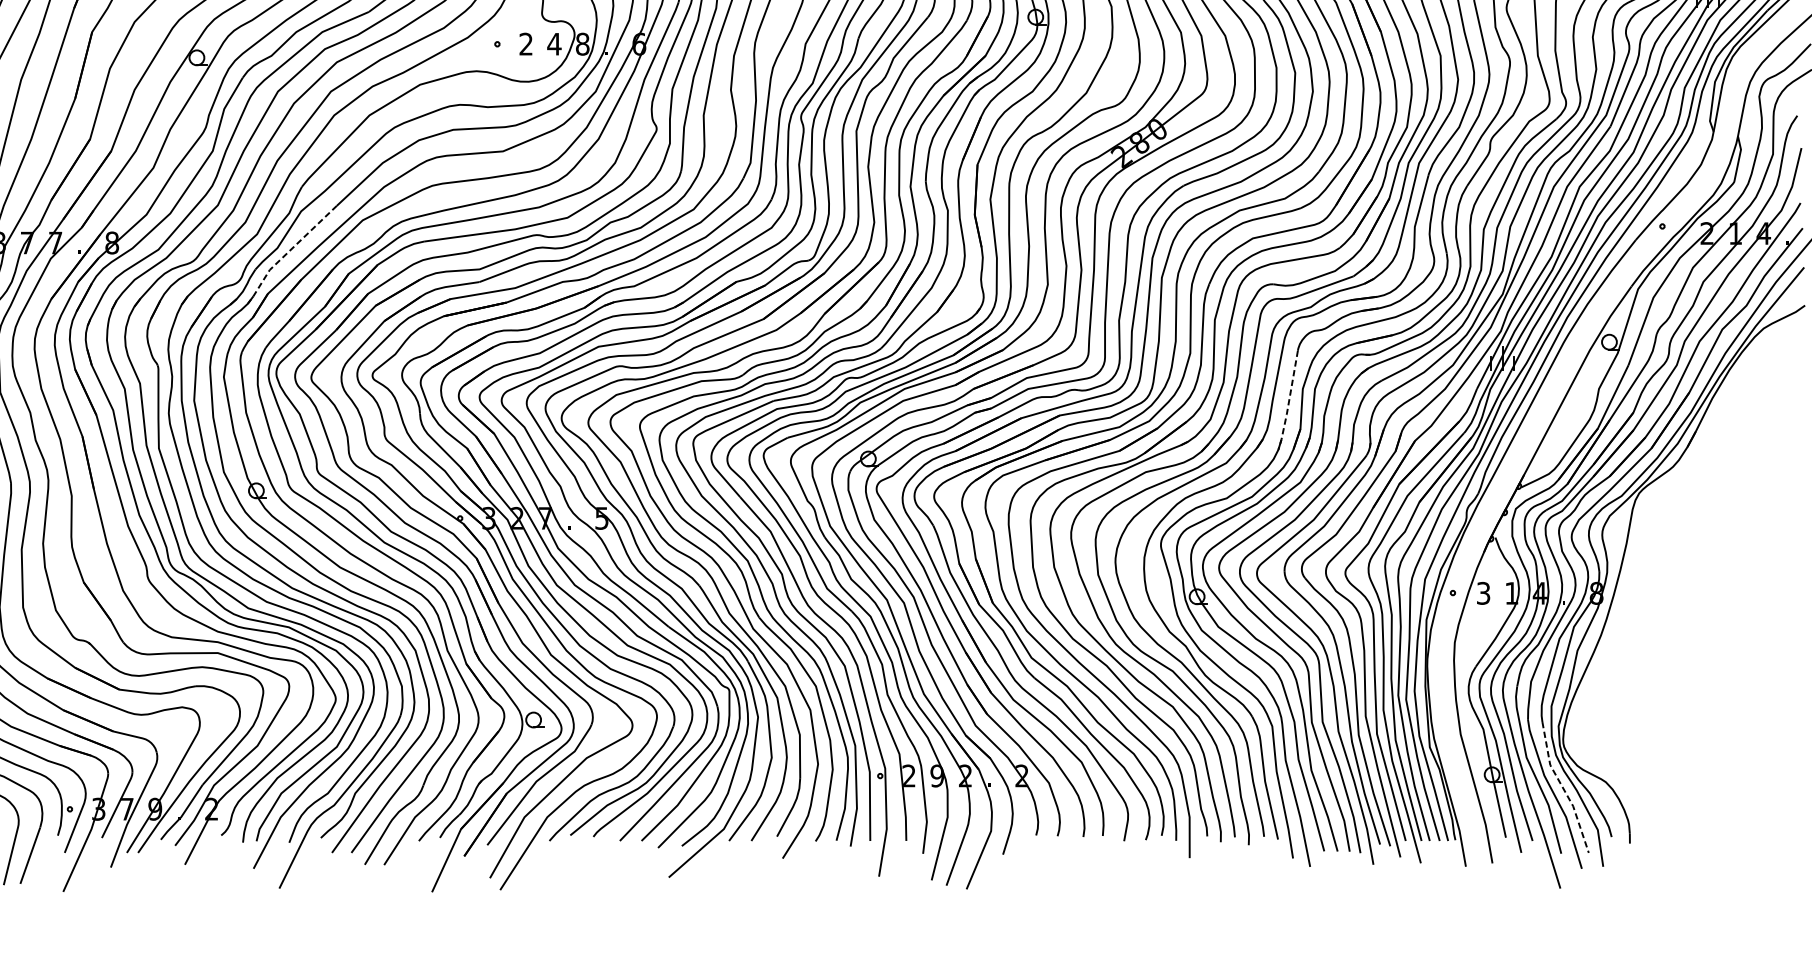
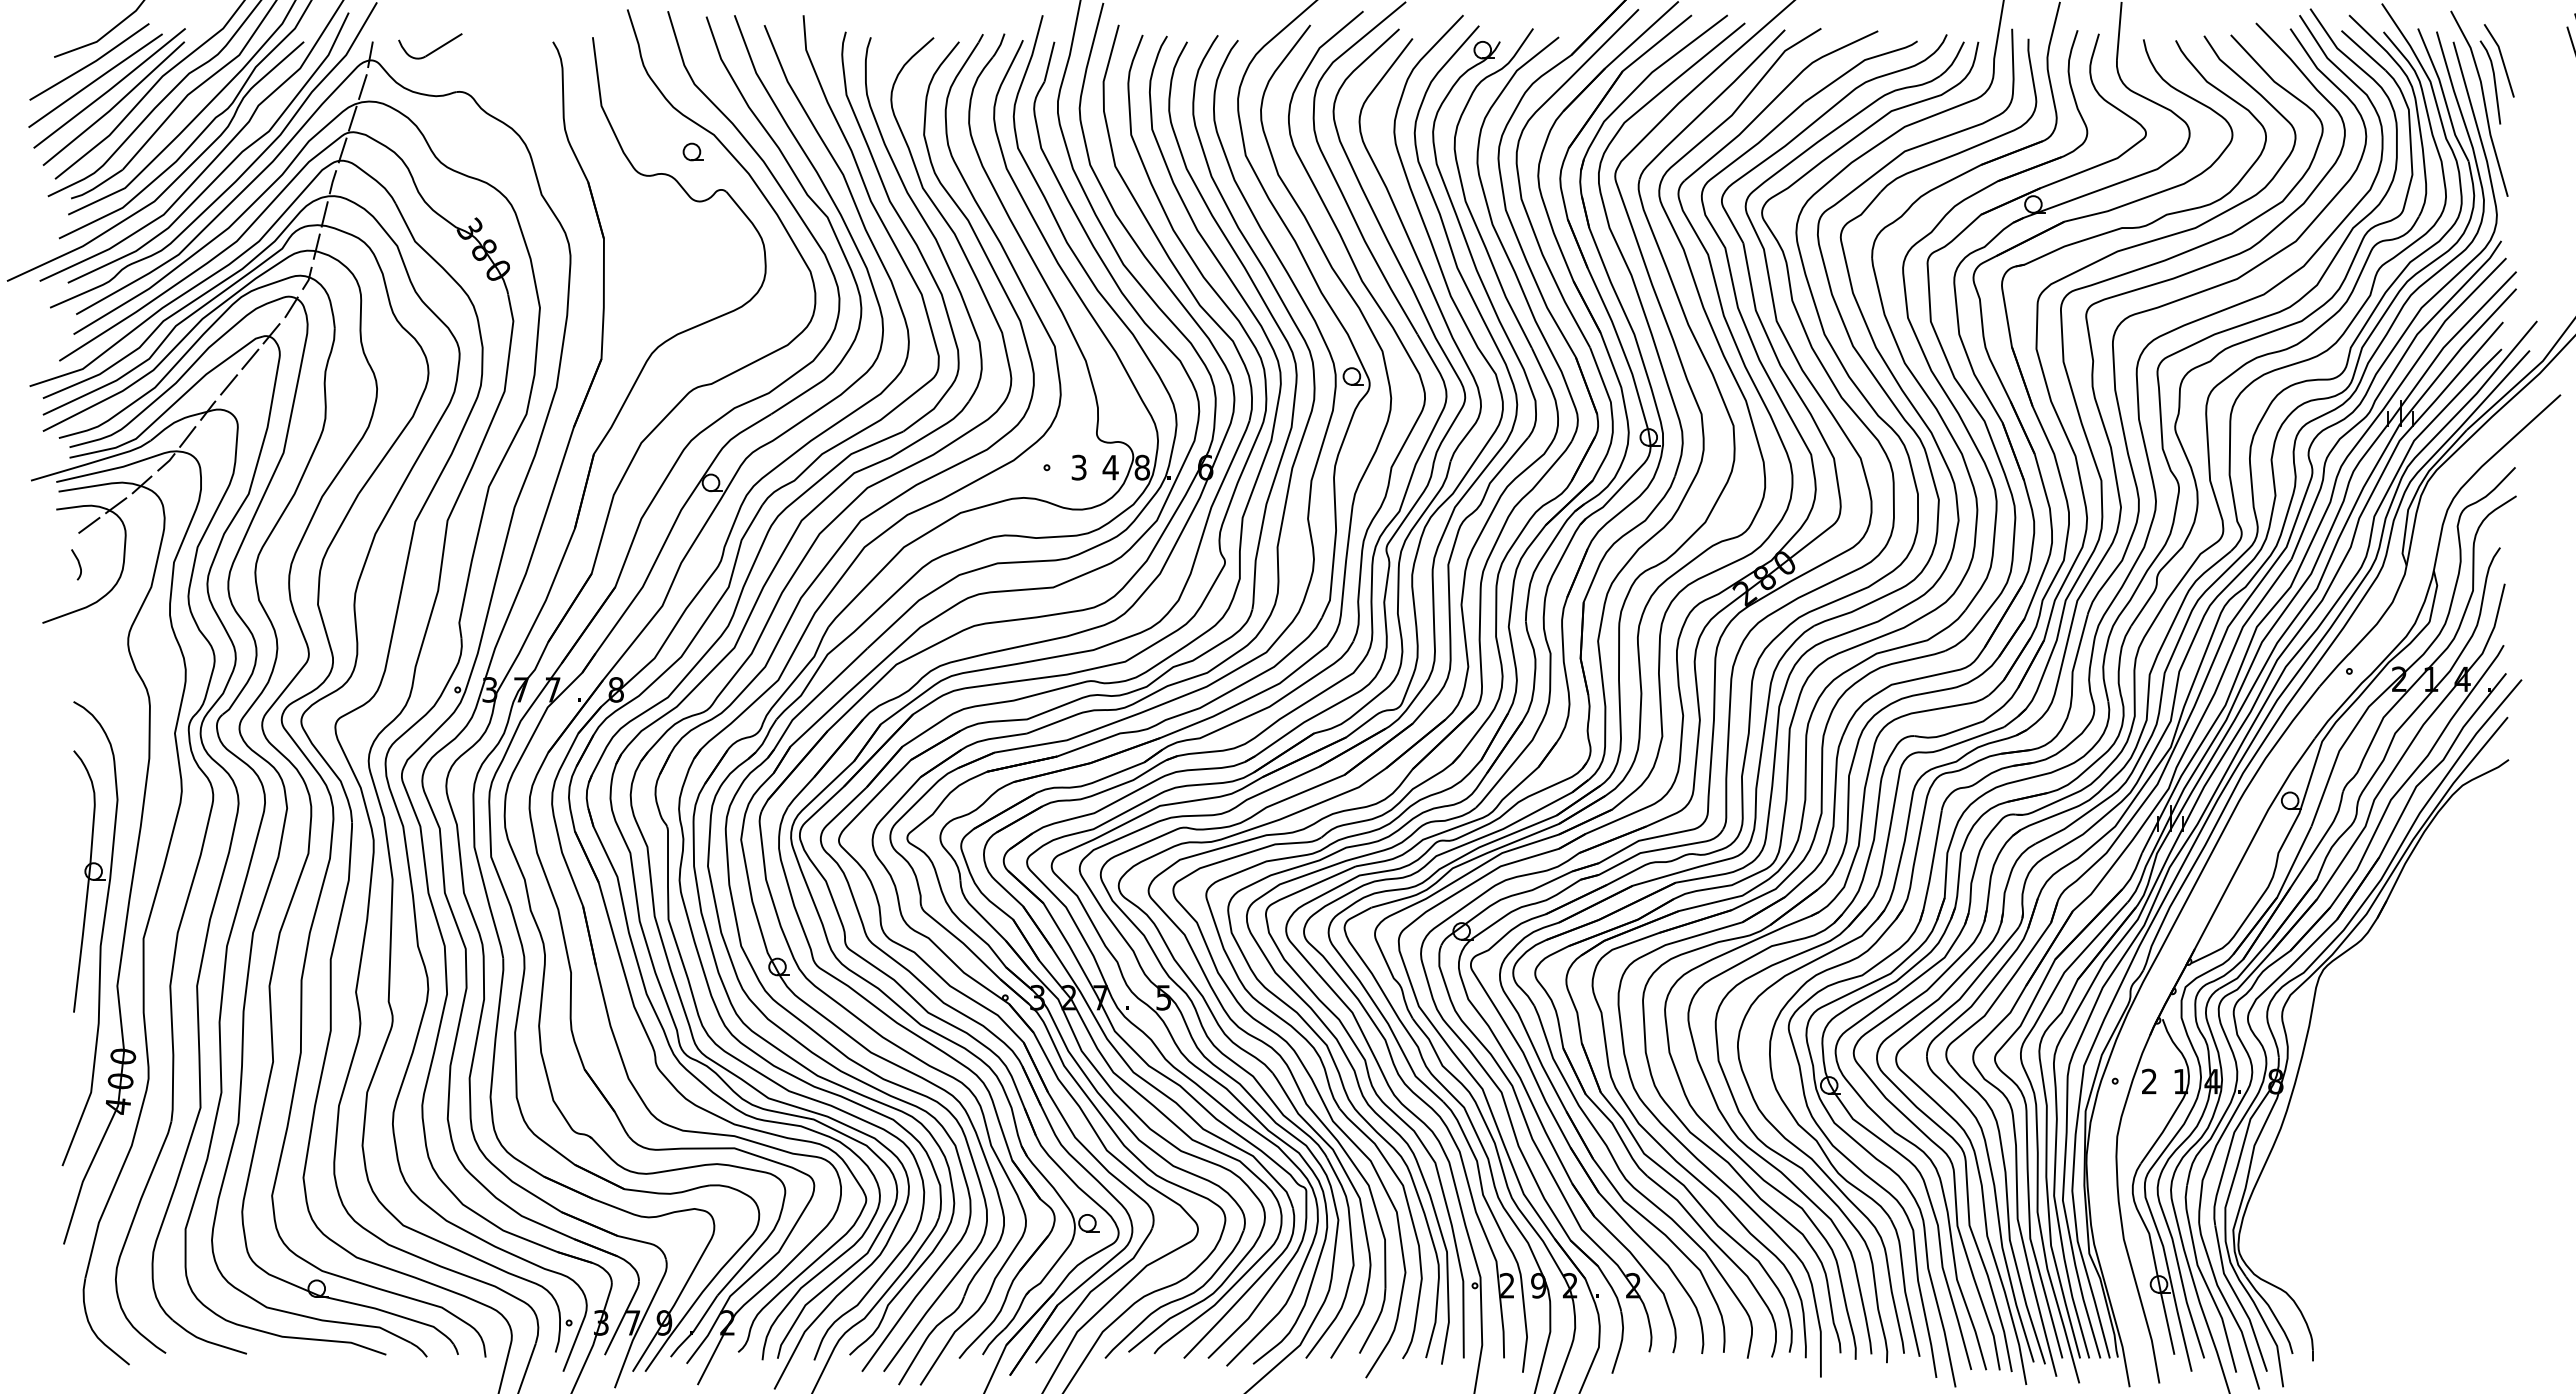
text: (525, 44) -> (1078, 467), 2 -> 3
line: (287, 252) -> (812, 700), dashed -> solid
line: (1288, 401) -> (1931, 867), dashed -> solid
text: (1483, 593) -> (2149, 1081), 3 -> 2
line: (1563, 788) -> (2238, 1299), dashed -> solid

